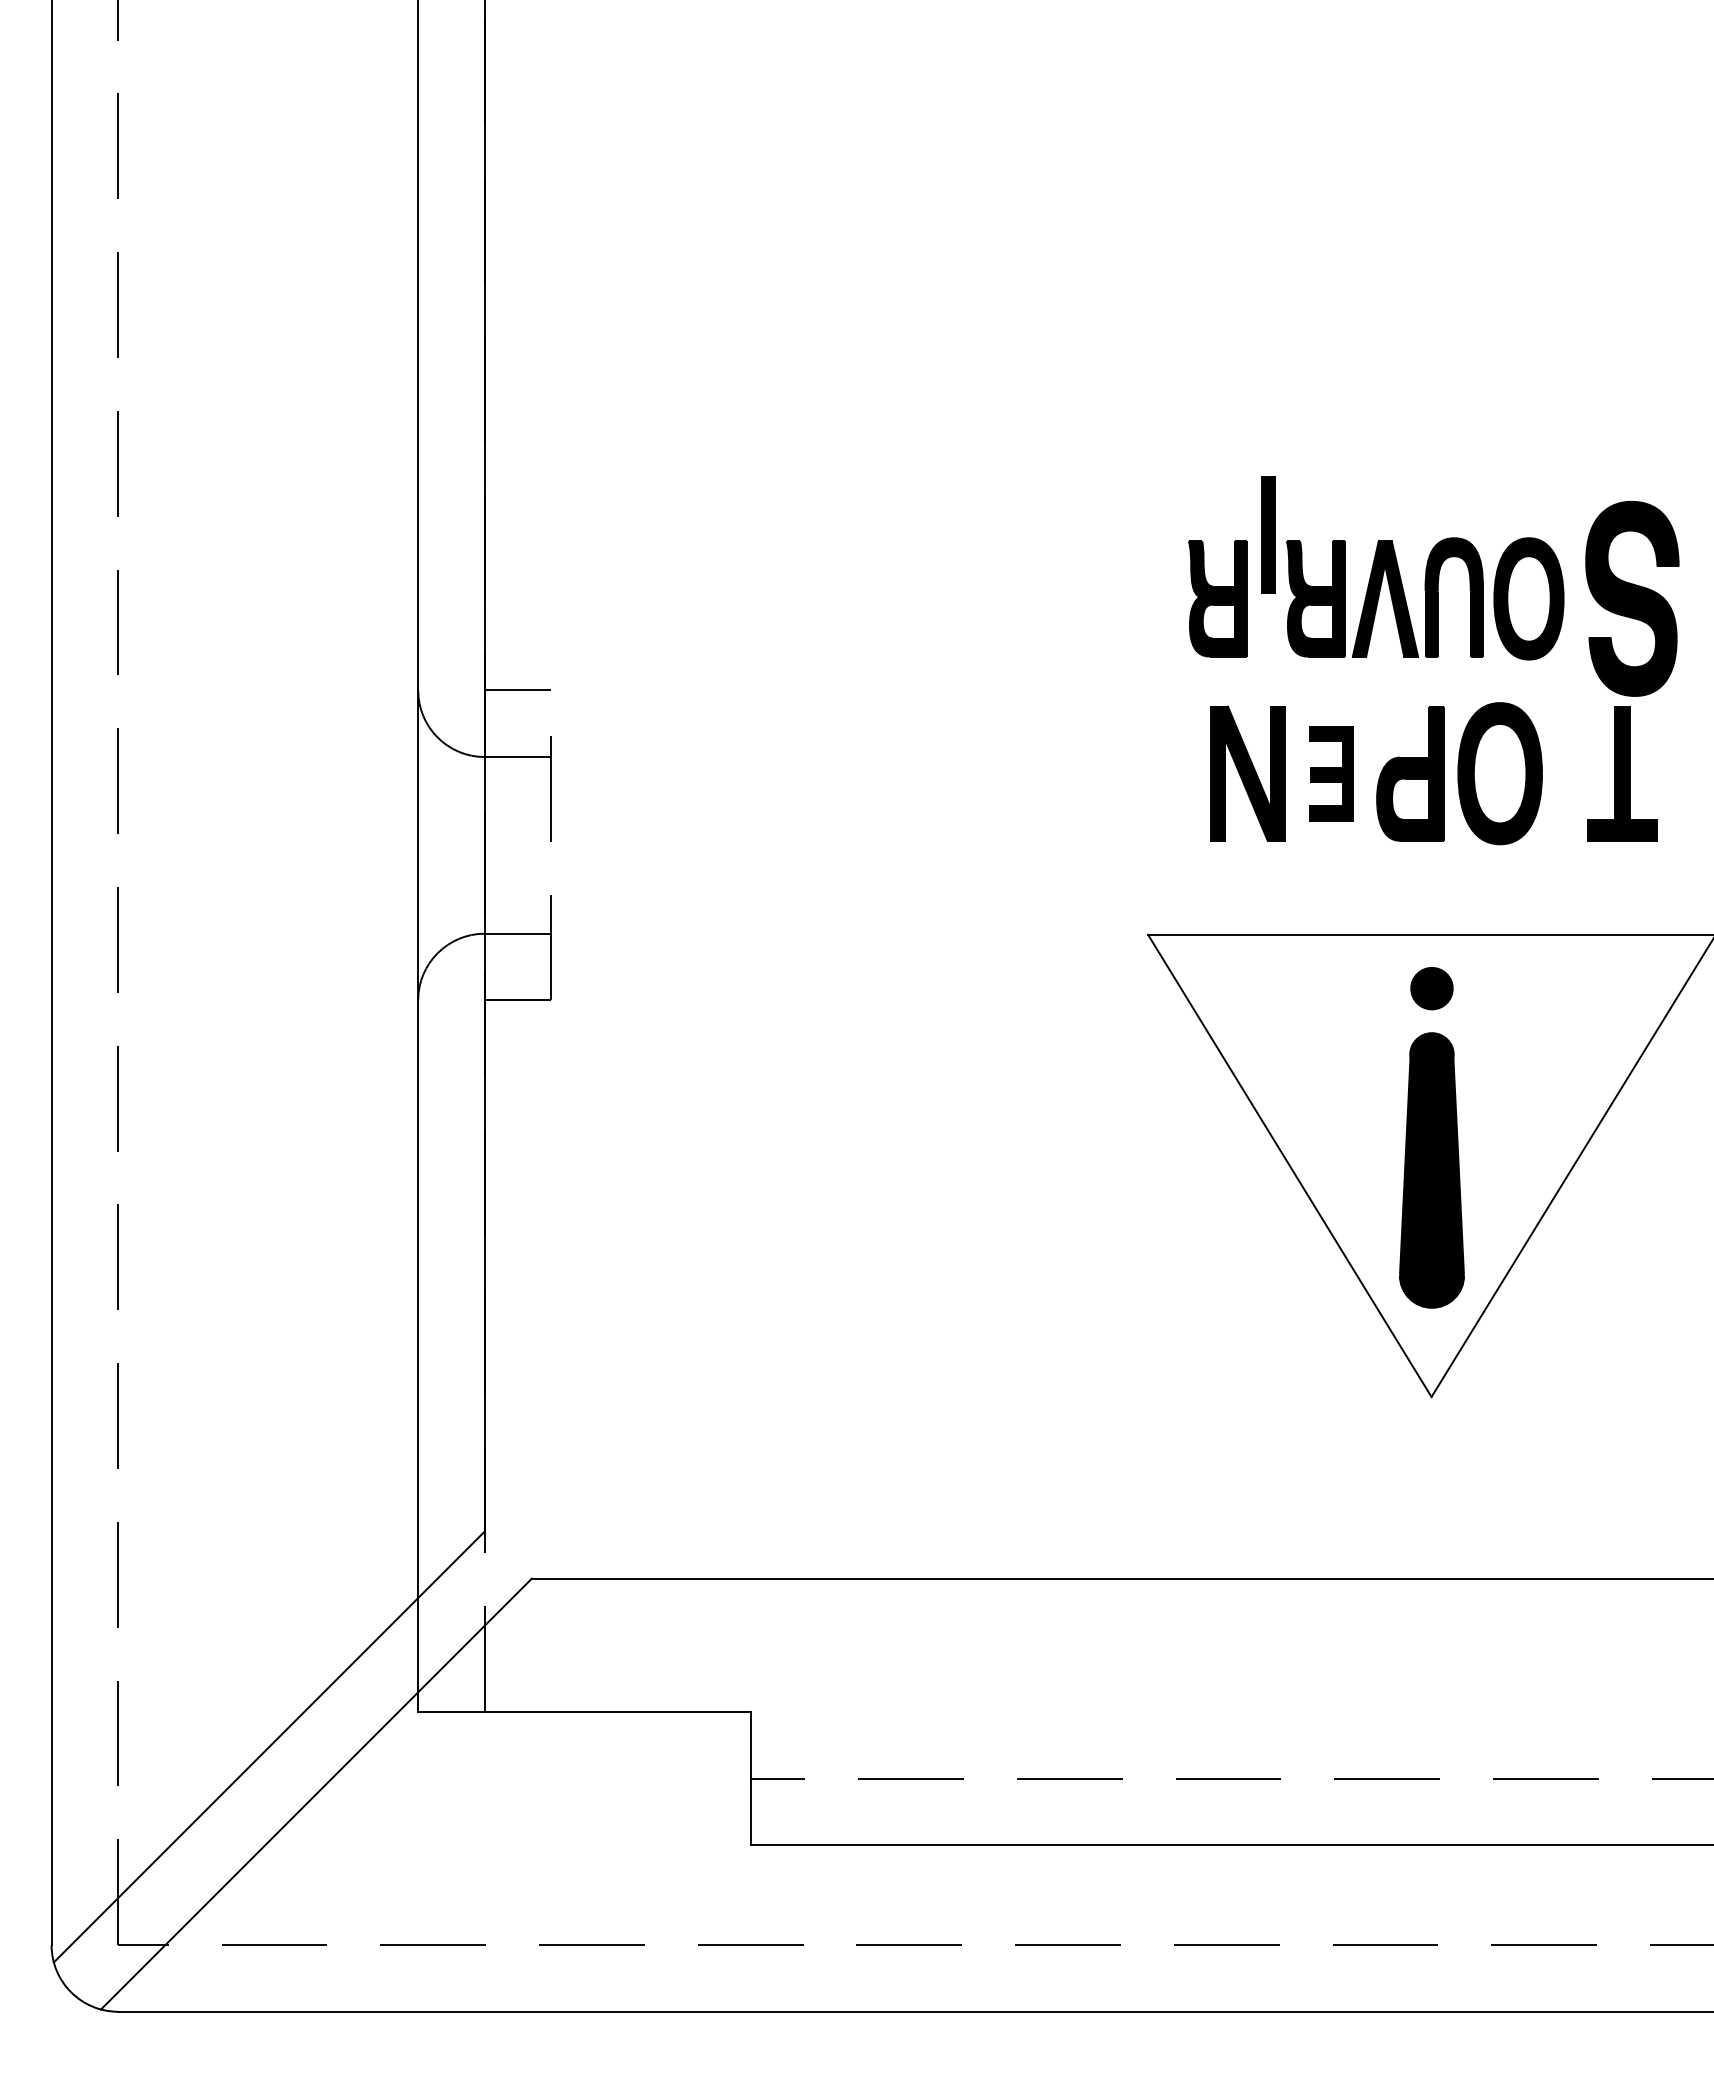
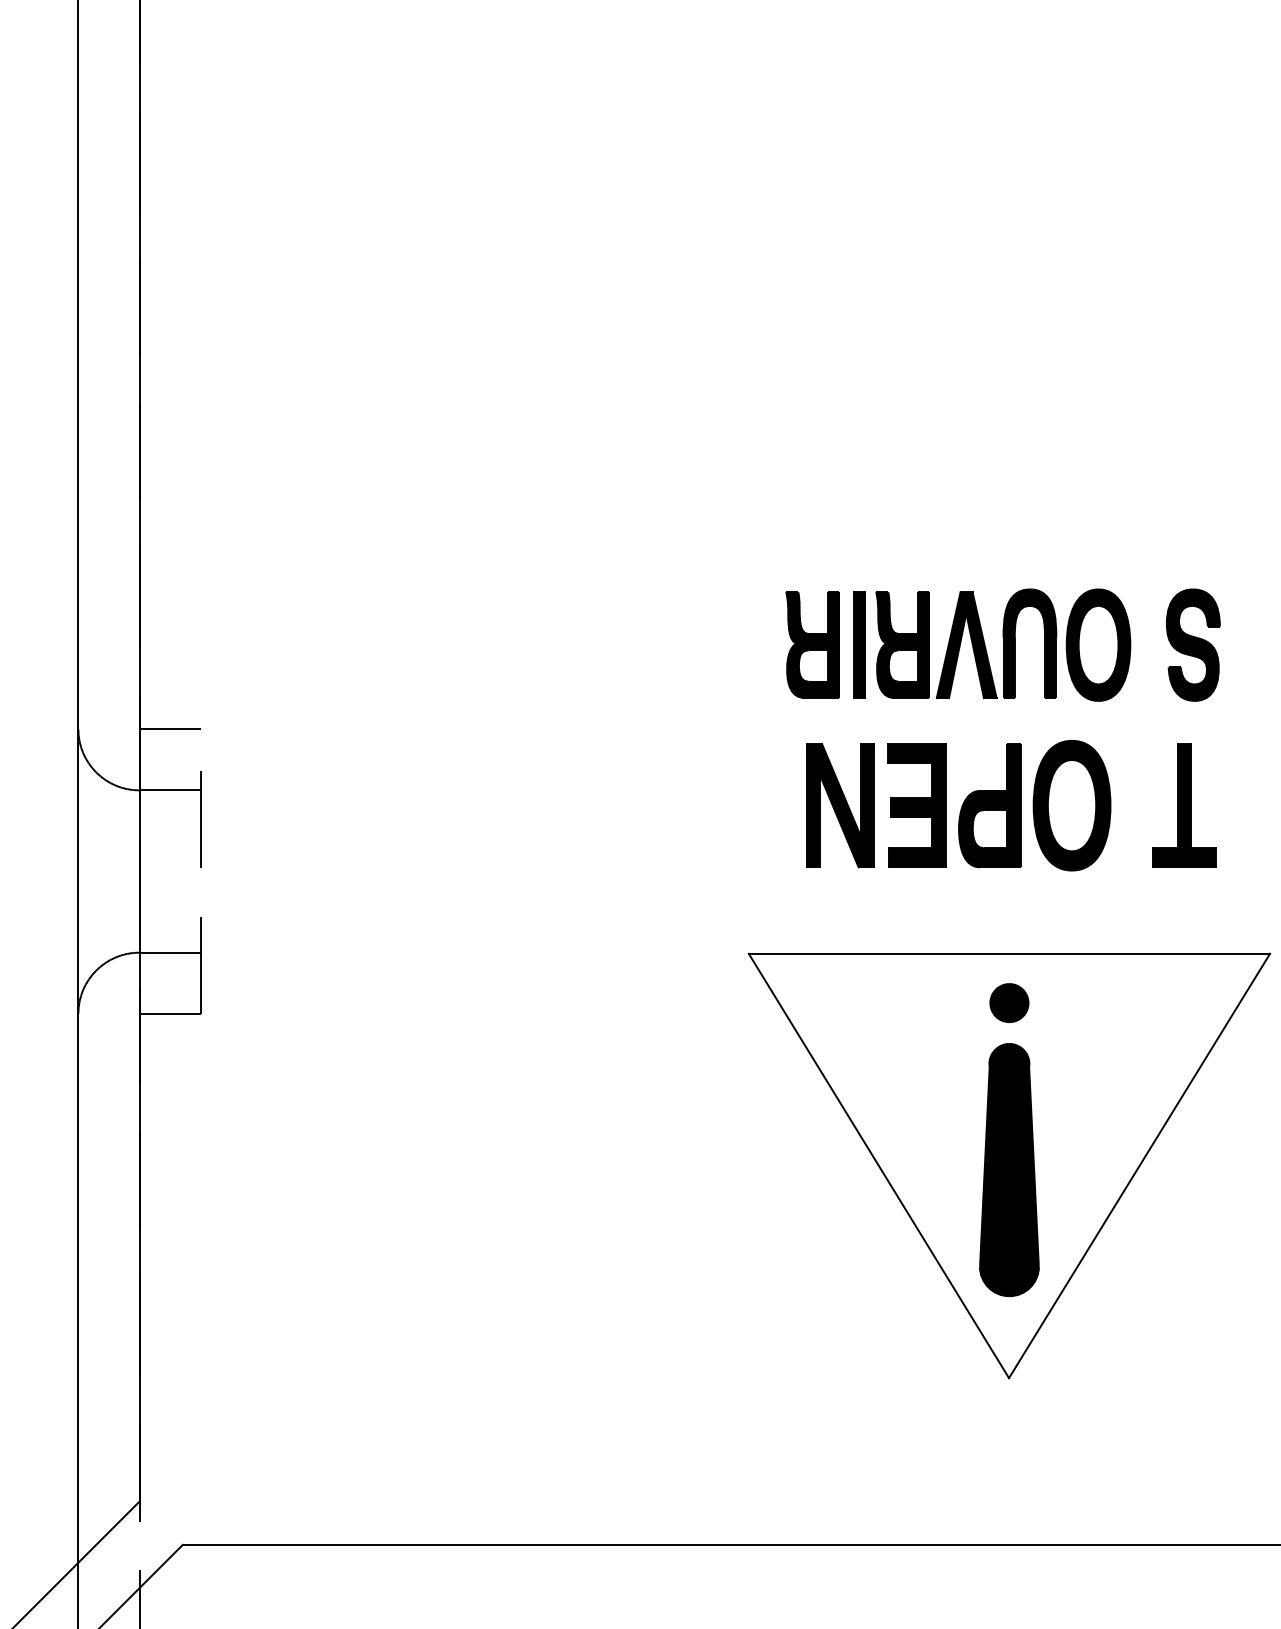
part: (1268, 534) -> (859, 644), moved
part: (1631, 598) -> (1192, 644), size x0.62
part: (1331, 773) -> (917, 805), size x1.43

